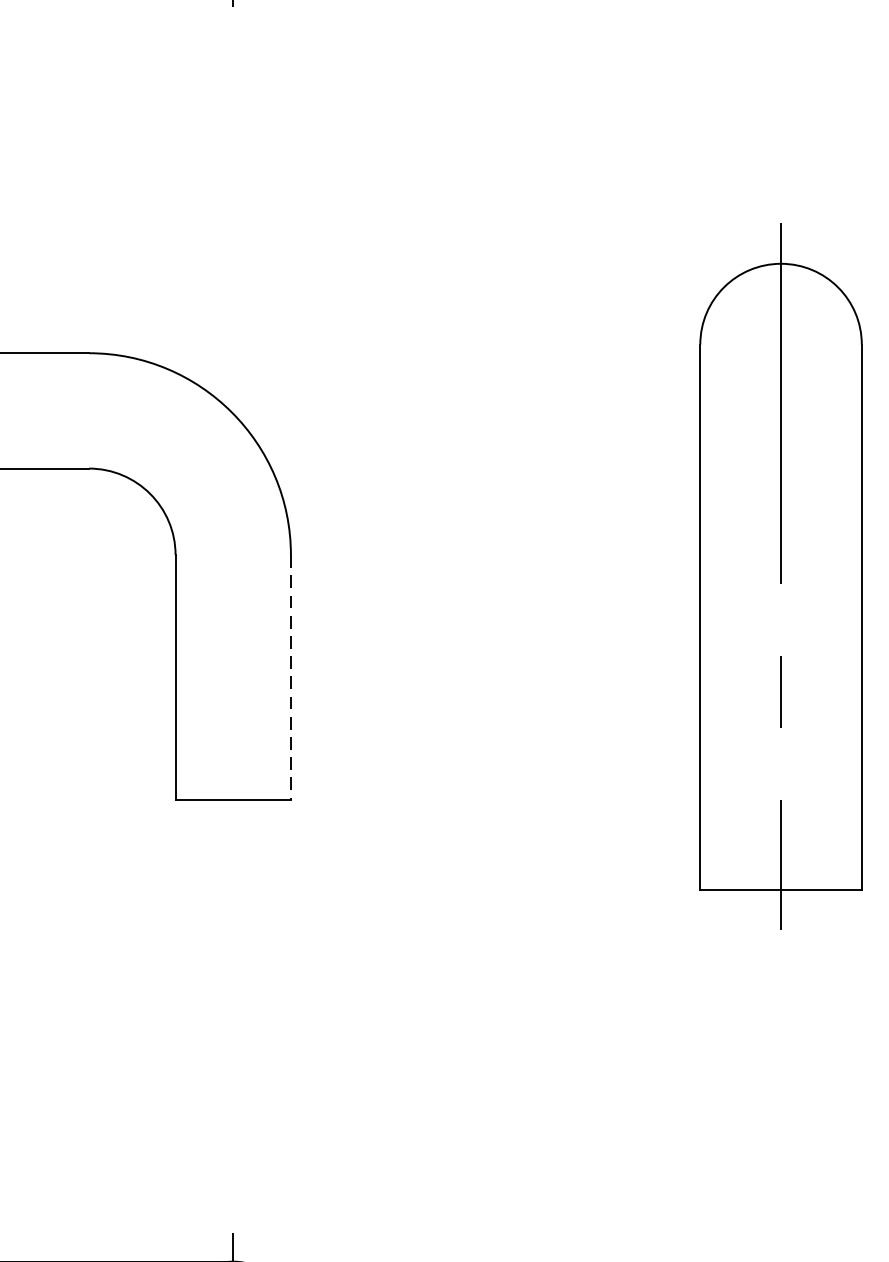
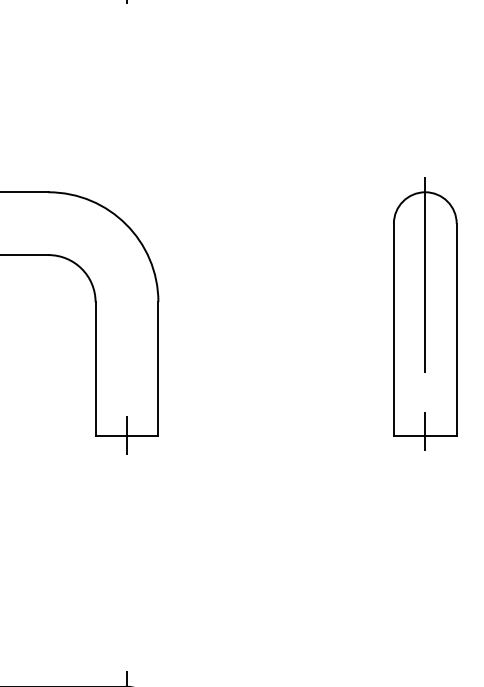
part: (781, 575) -> (425, 313), size x0.71
line: (291, 676) -> (158, 368), dashed -> solid
line: (234, 799) -> (127, 435), added

